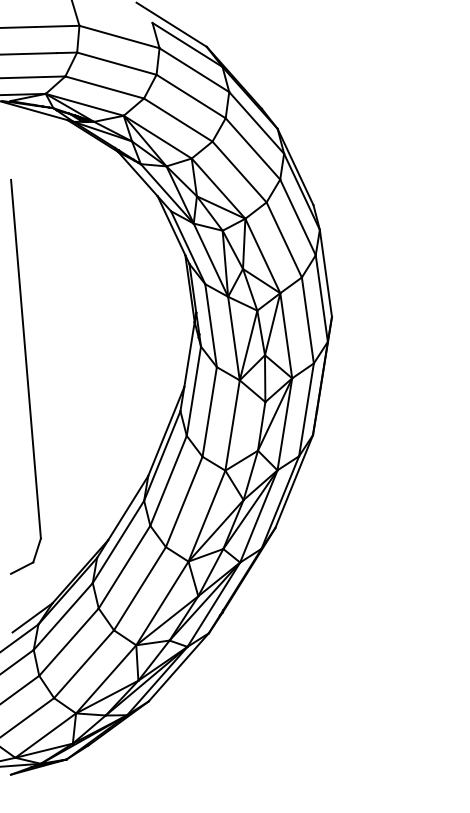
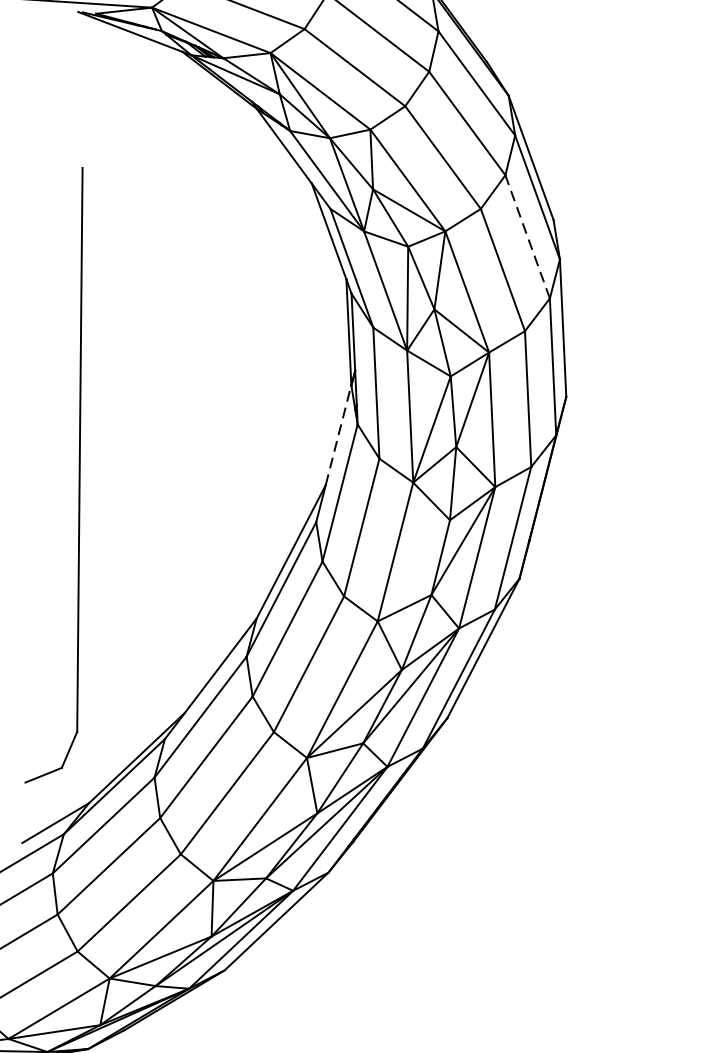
line: (297, 217) -> (526, 236), solid -> dashed
line: (189, 354) -> (338, 435), solid -> dashed
part: (25, 376) -> (76, 476), moved

